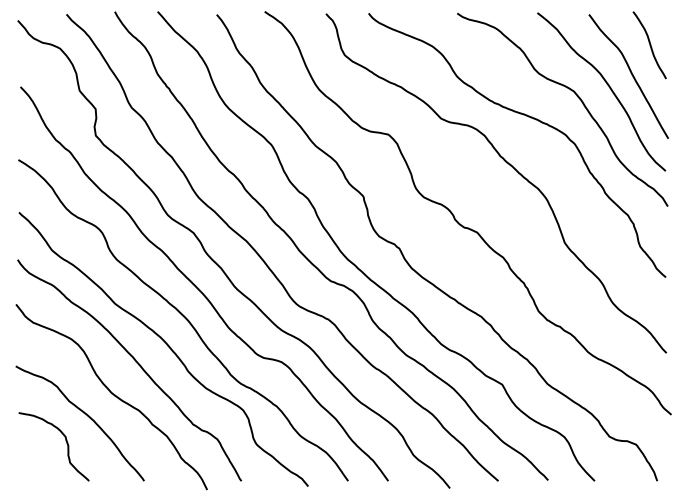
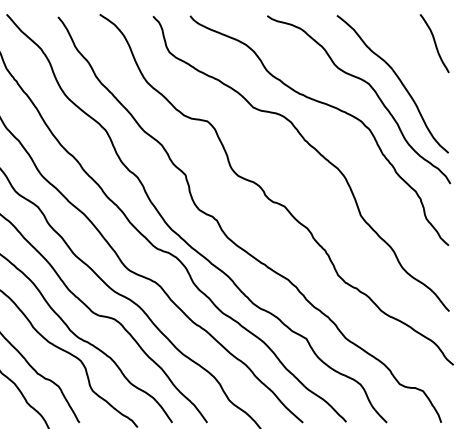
curve: (631, 75) -> (418, 69), removed

